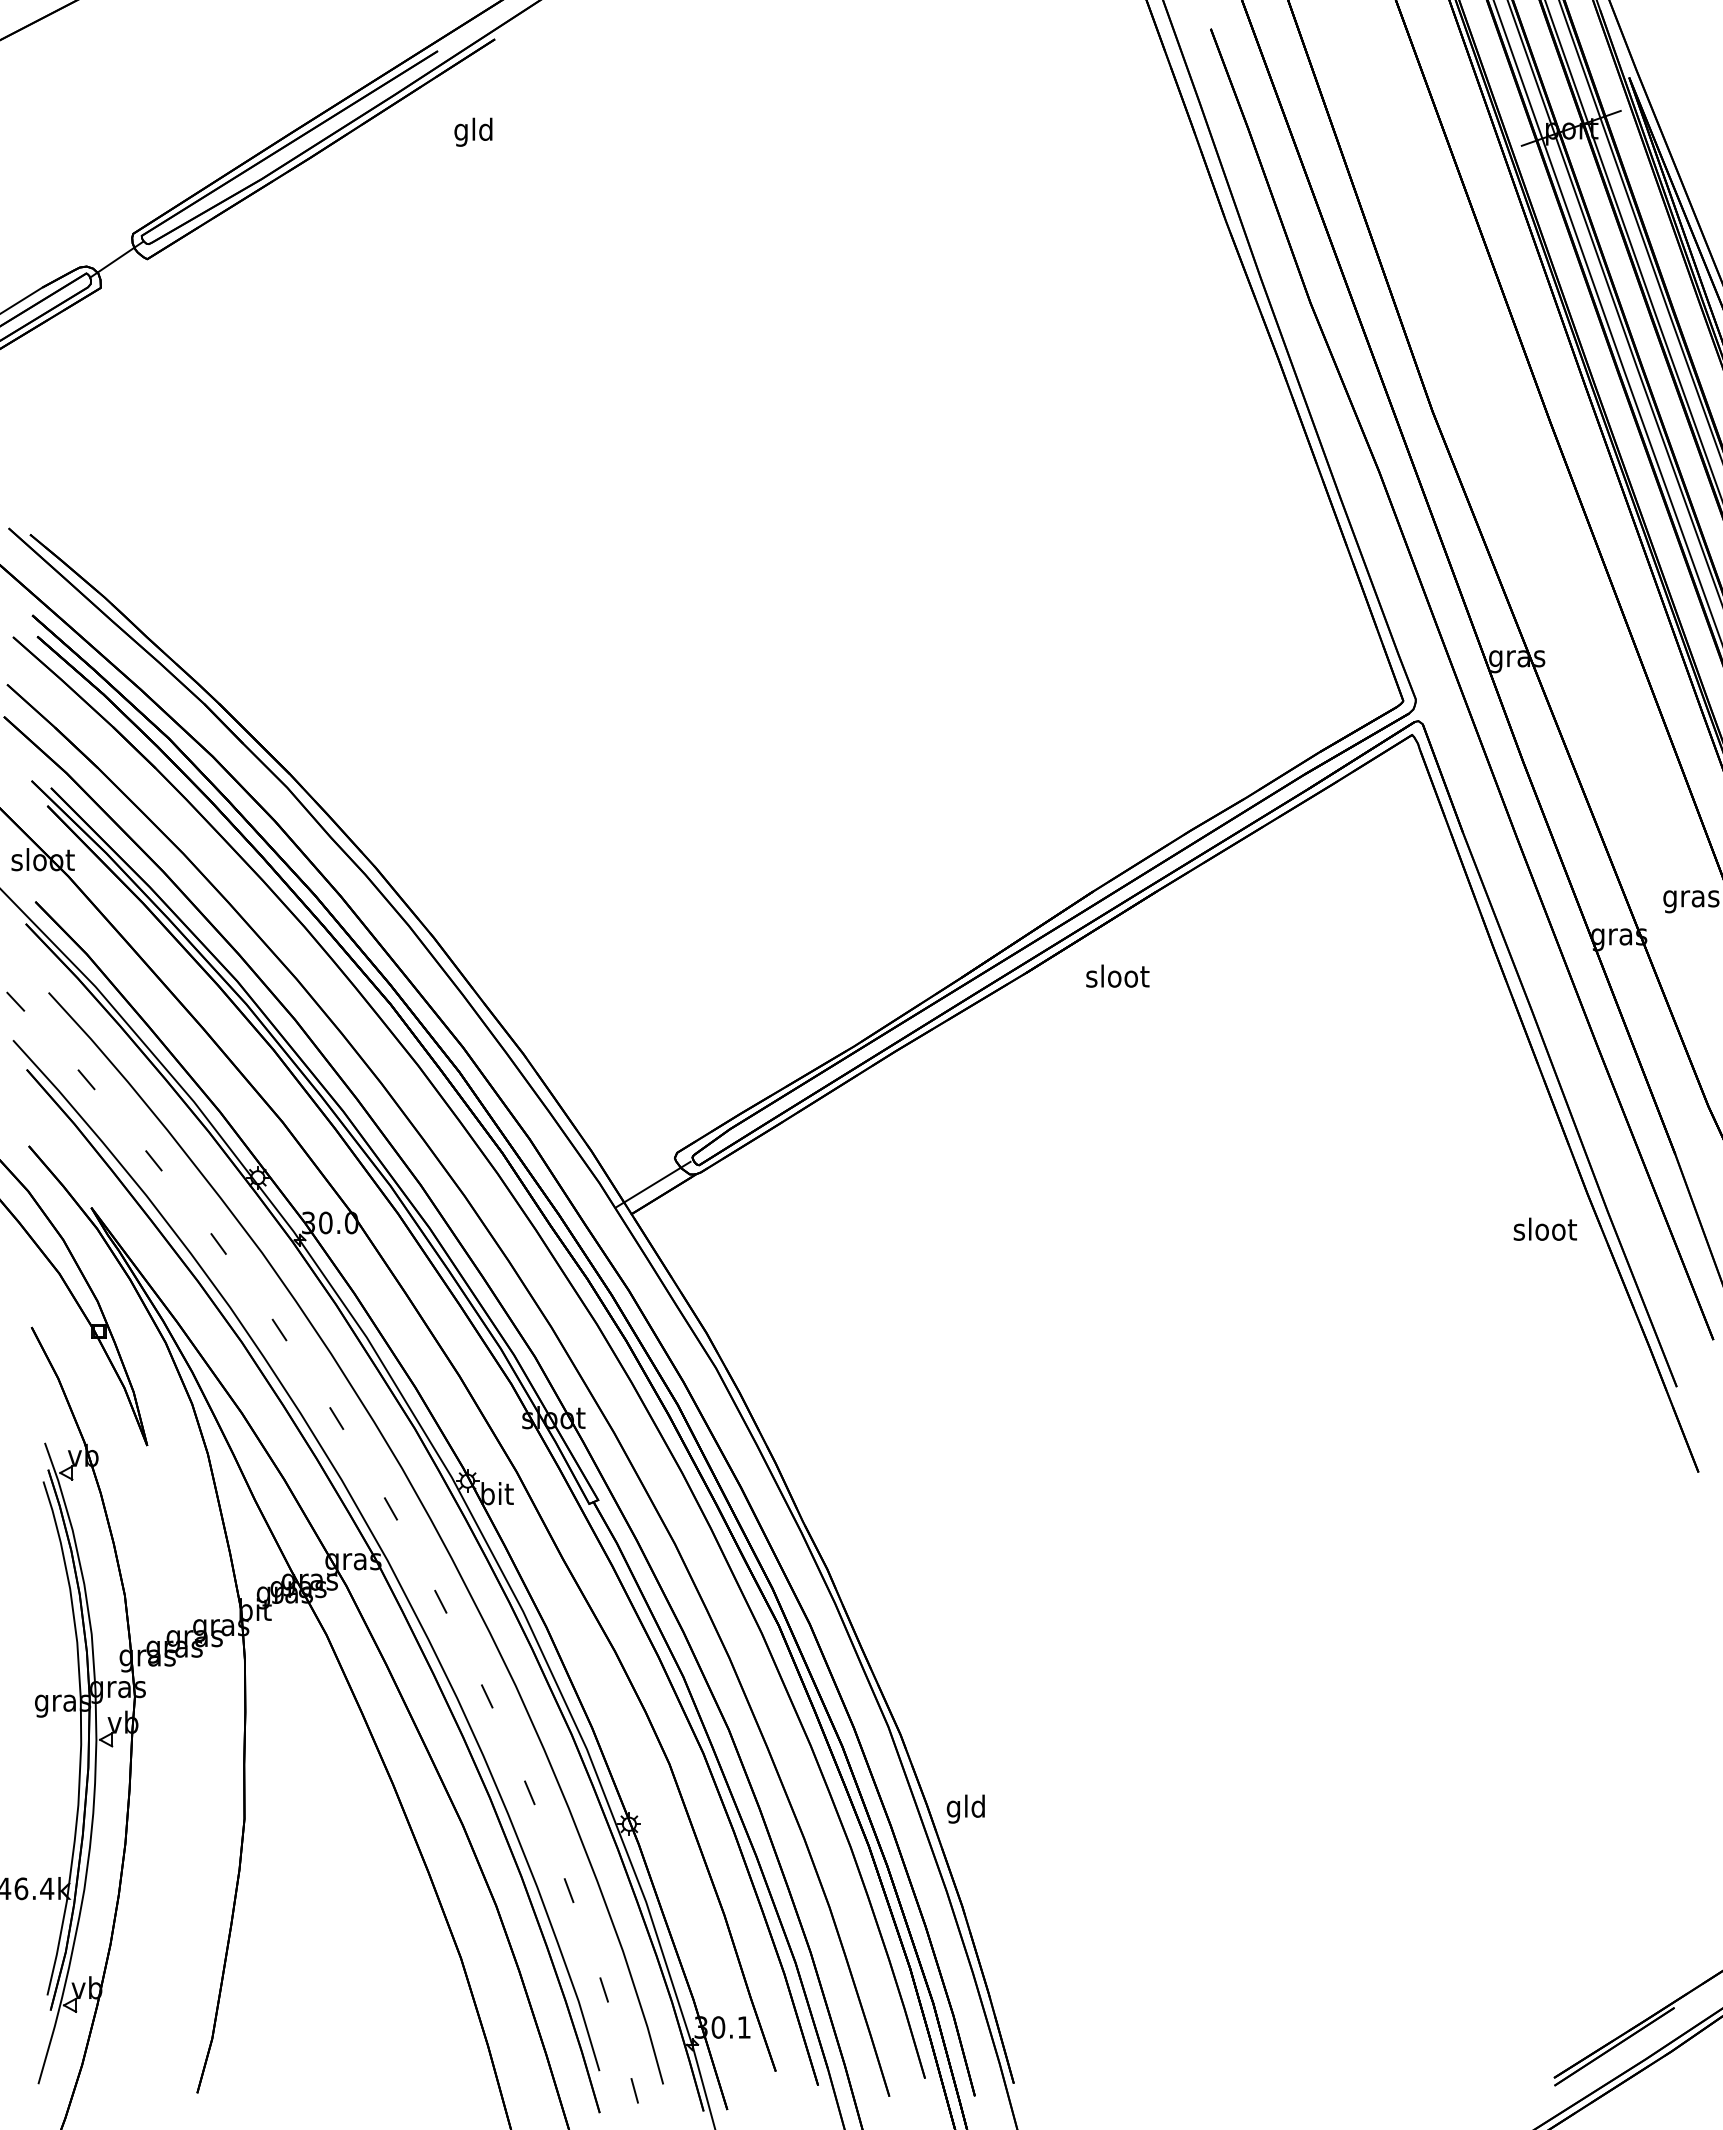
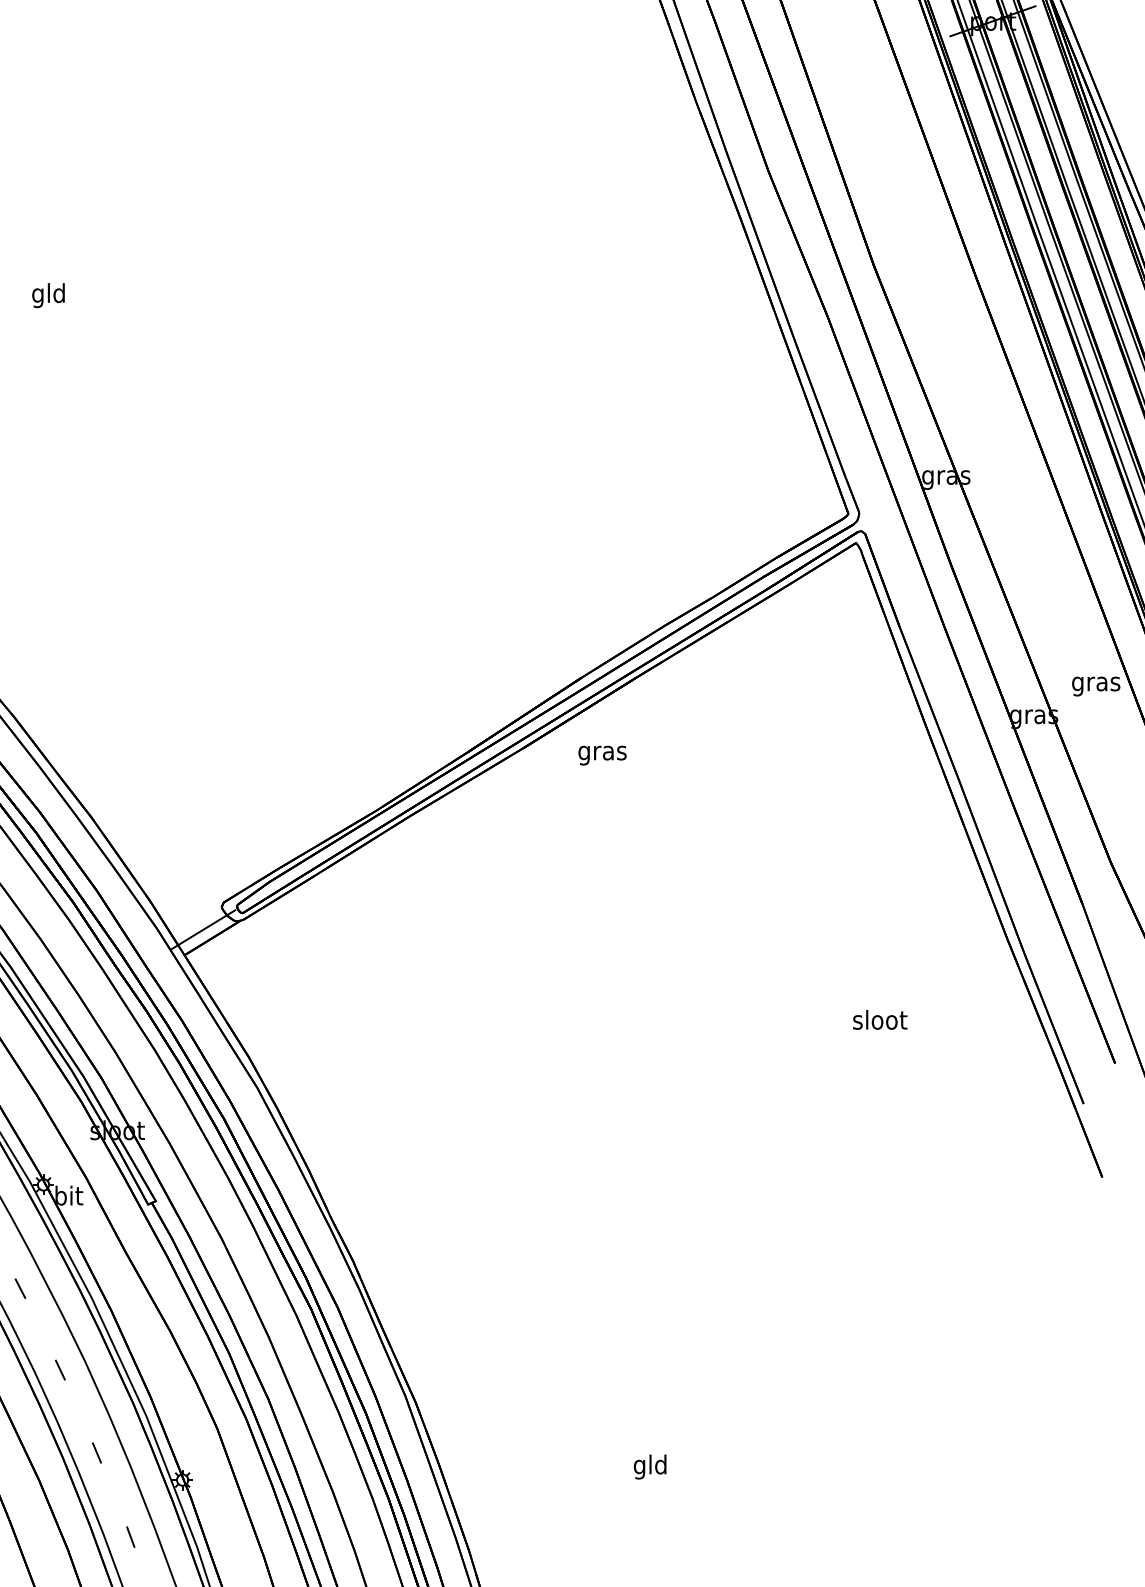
text: (473, 131) -> (48, 294), moved
text: (1117, 978) -> (602, 752), sloot -> gras
text: (1544, 1228) -> (879, 1019), moved
text: (965, 1808) -> (649, 1466), moved

